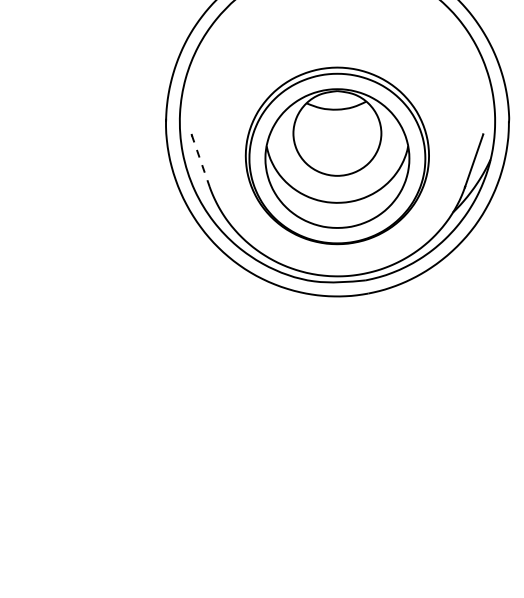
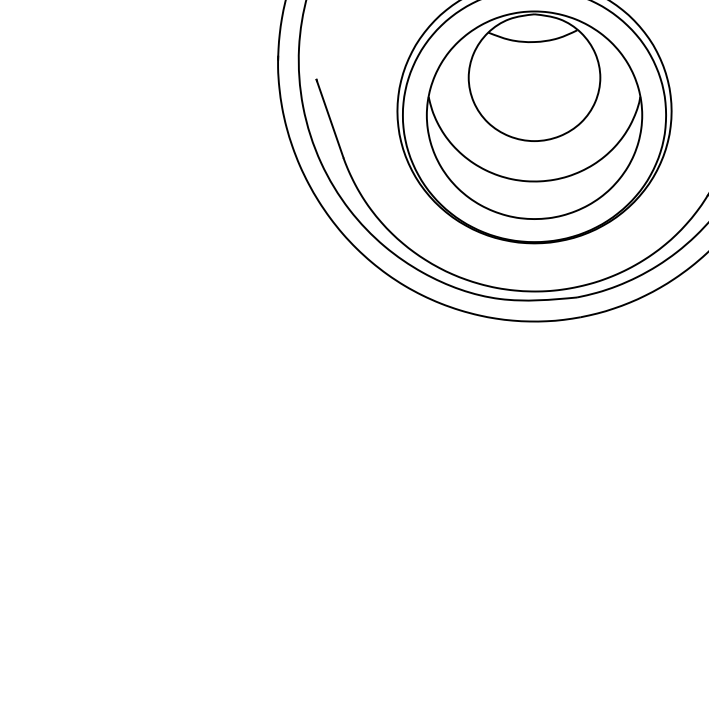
line: (200, 160) -> (329, 118), dashed -> solid

